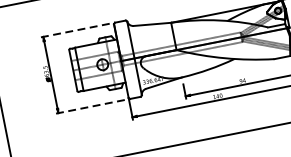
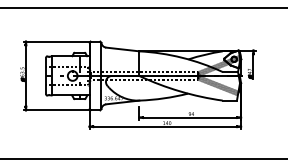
line: (78, 29) -> (57, 41), dashed -> solid
line: (93, 106) -> (57, 110), dashed -> solid

